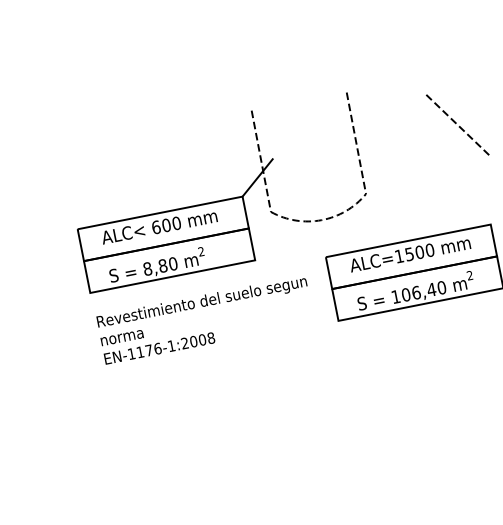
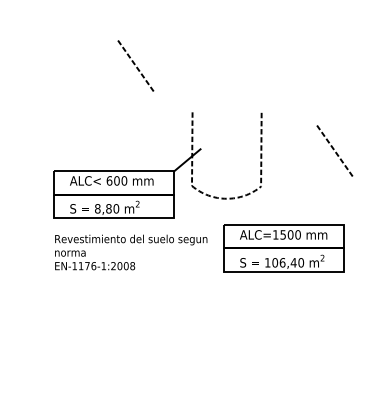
line: (160, 60) -> (135, 64), added

